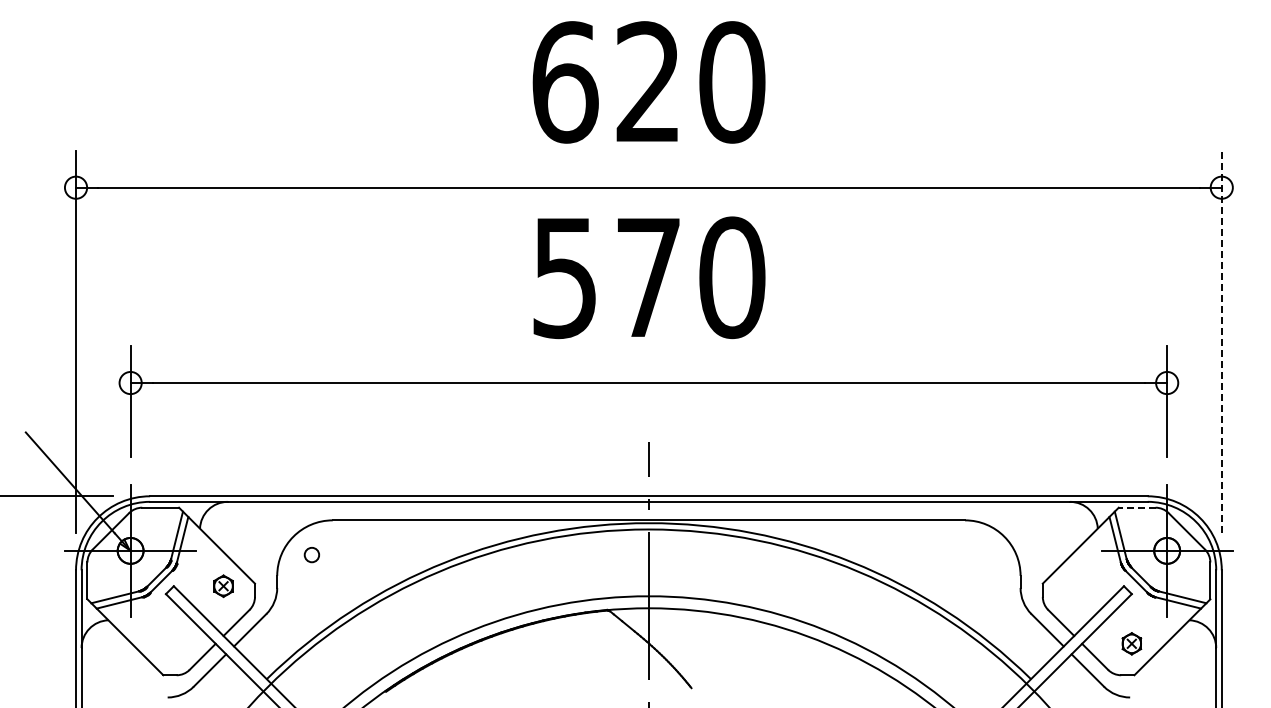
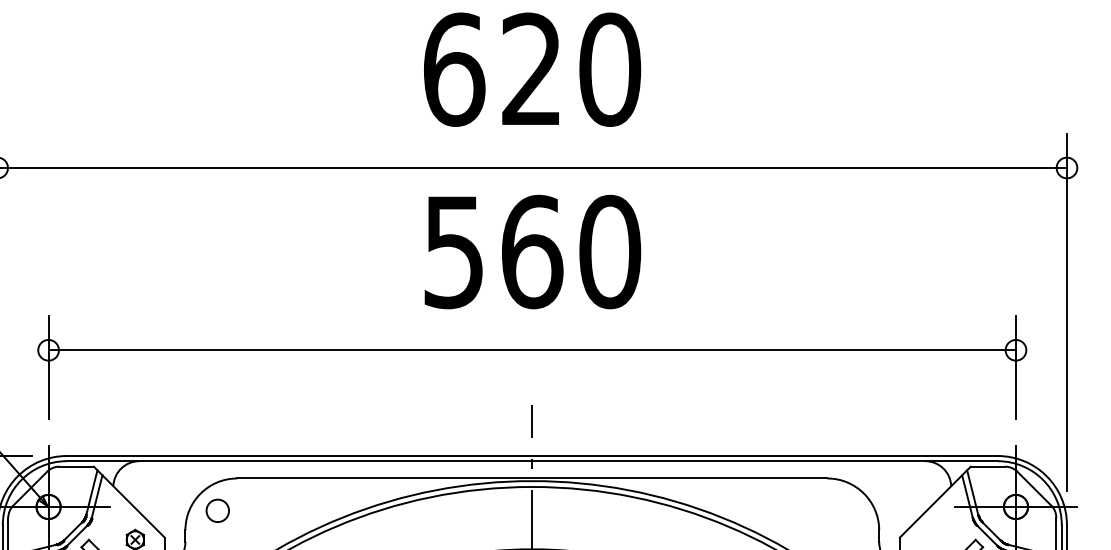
text: (649, 277) -> (532, 251), 570 -> 560
line: (1221, 341) -> (1066, 311), dashed -> solid
line: (1136, 507) -> (987, 466), dashed -> solid
circle: (311, 554) -> (217, 510), size x1.67

